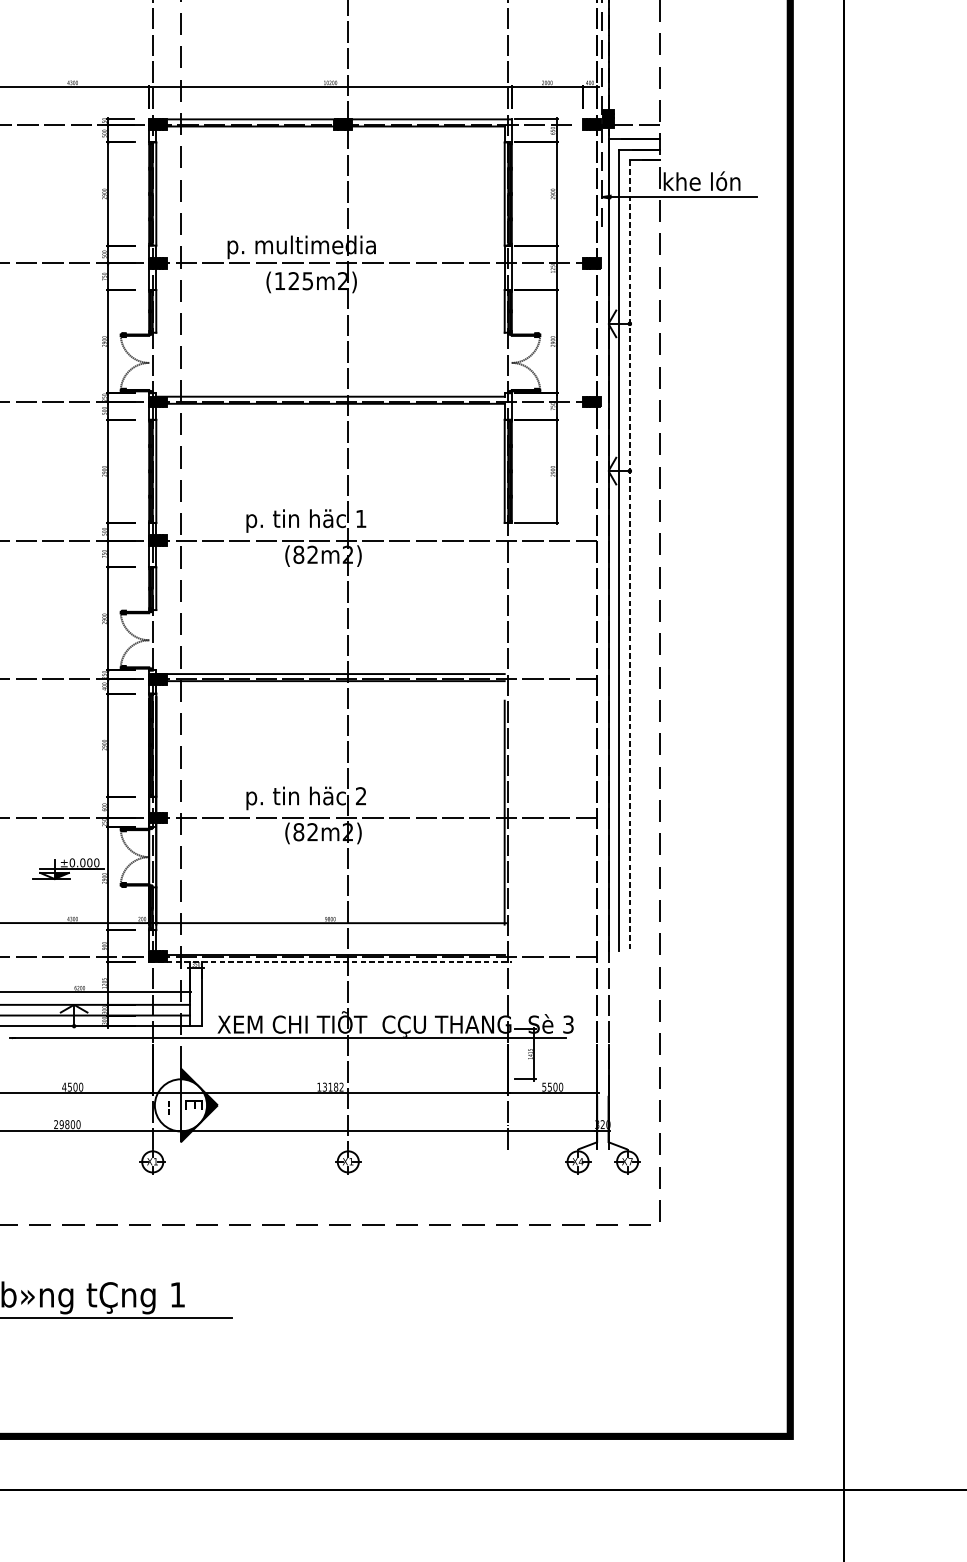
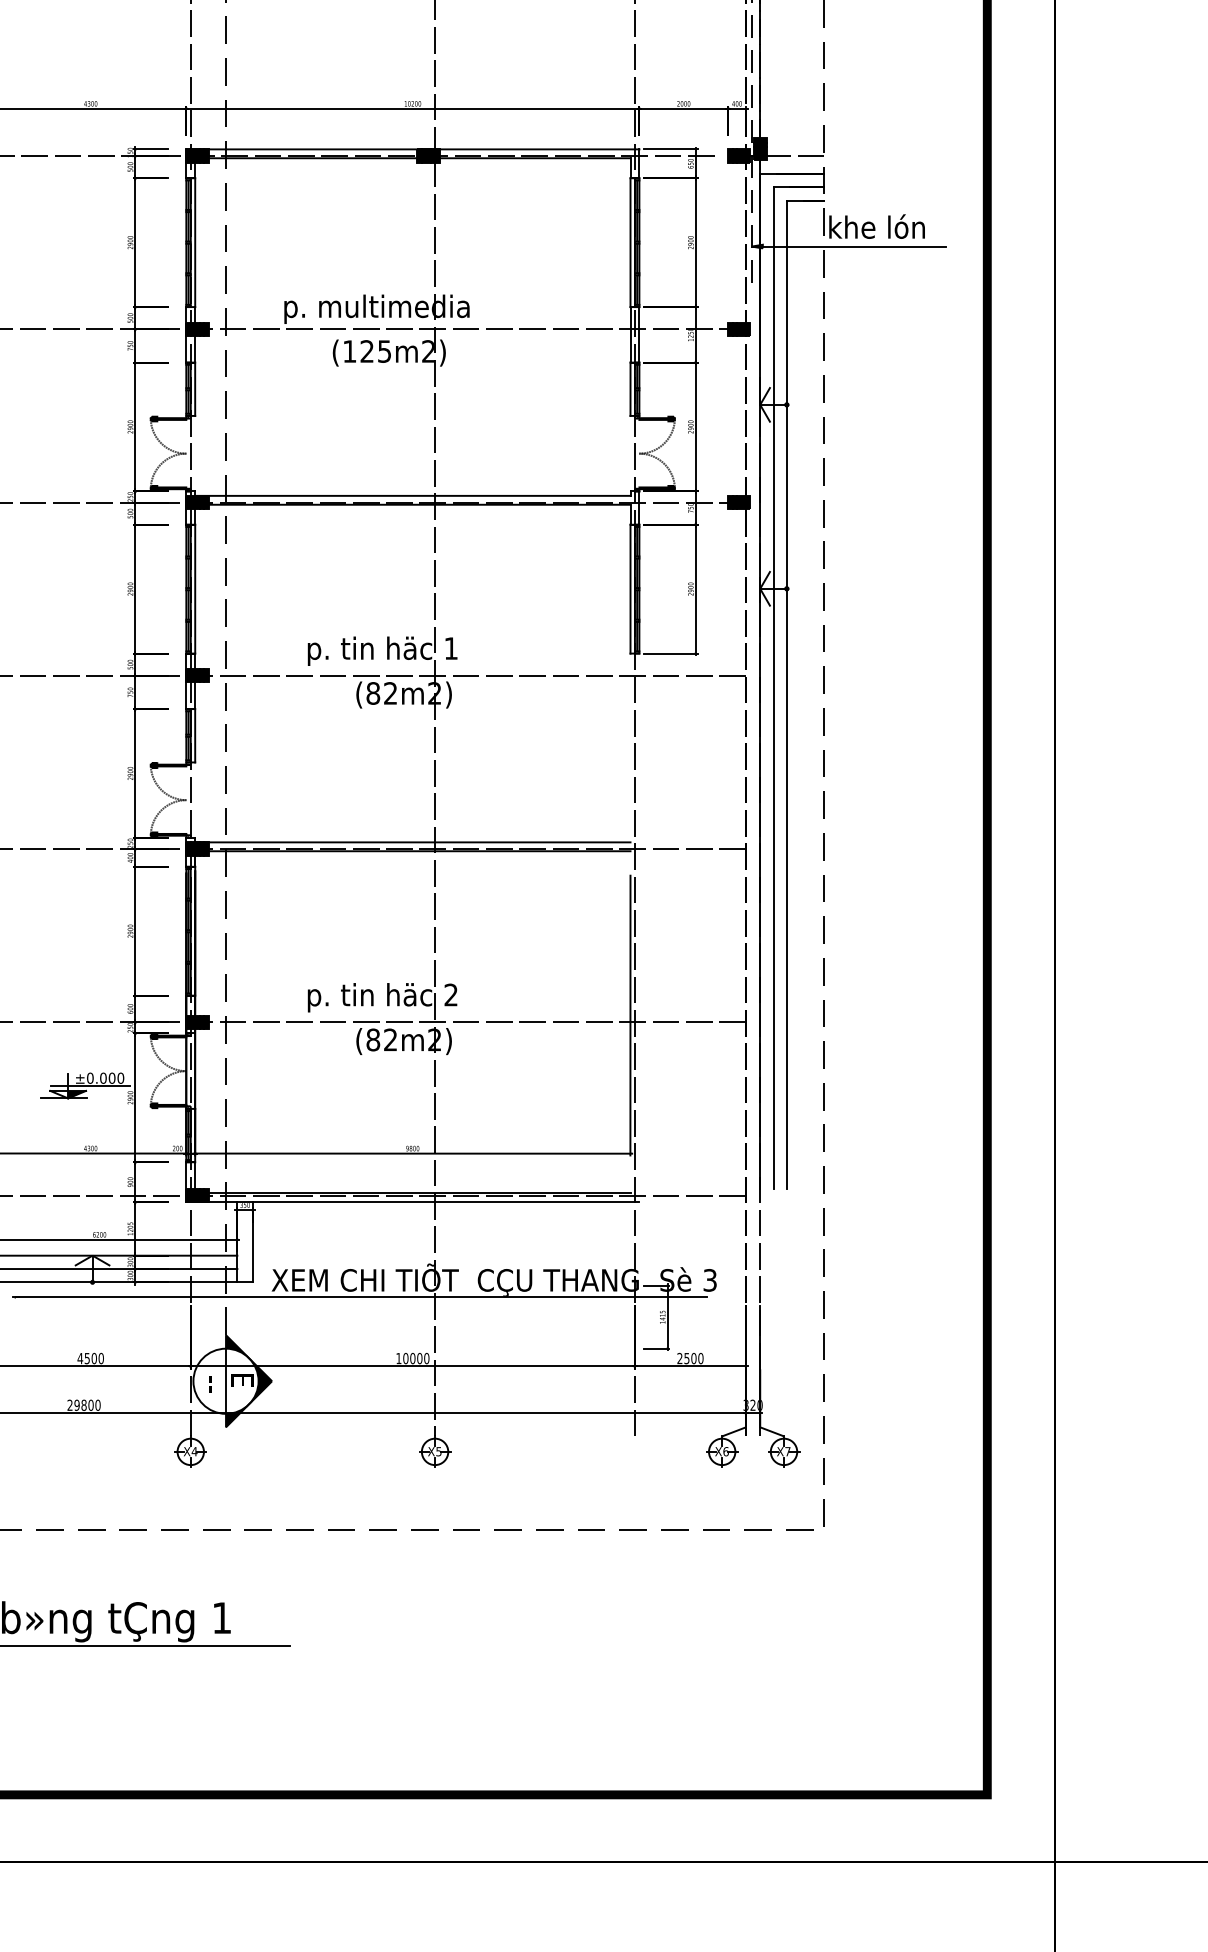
line: (629, 556) -> (786, 695), dashed -> solid
line: (330, 962) -> (412, 1202), dashed -> solid
text: (333, 1087) -> (416, 1358), 13182 -> 10000
text: (543, 1087) -> (679, 1358), 5500 -> 2500
text: (155, 1161) -> (194, 1451), X1 -> X4
text: (351, 1161) -> (438, 1451), X1 -> X5
text: (580, 1161) -> (725, 1451), X4 -> X6

